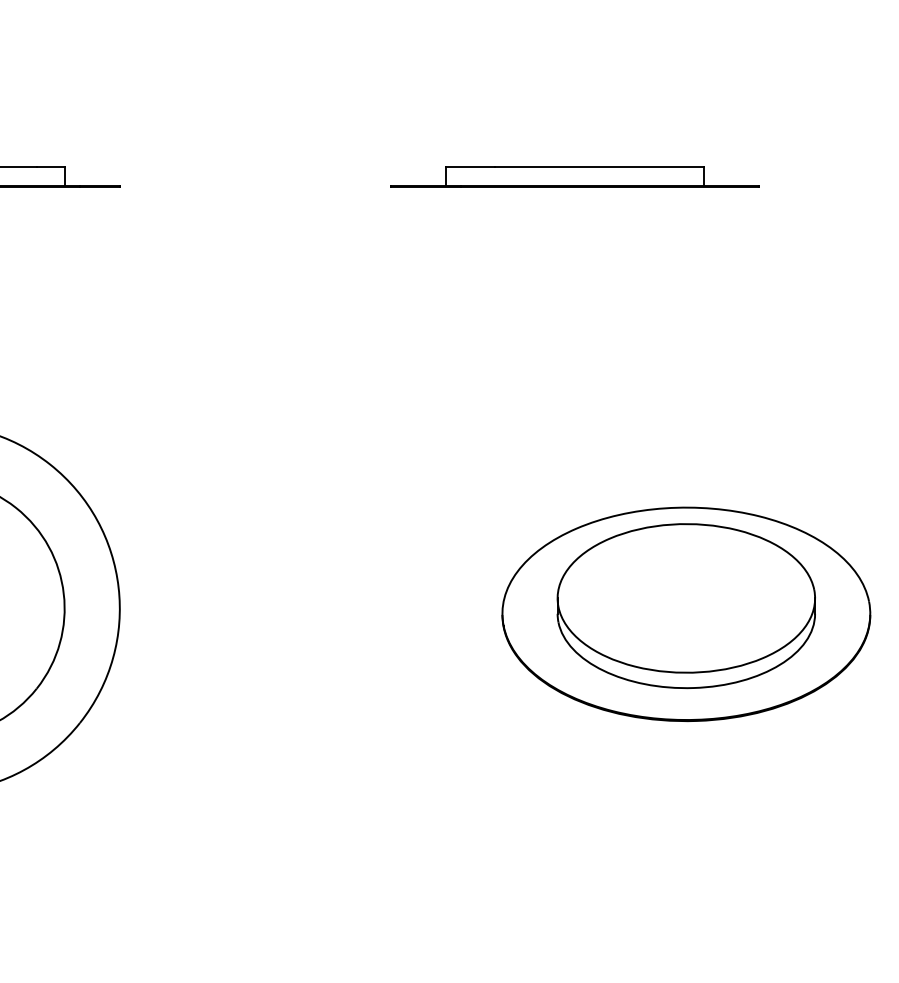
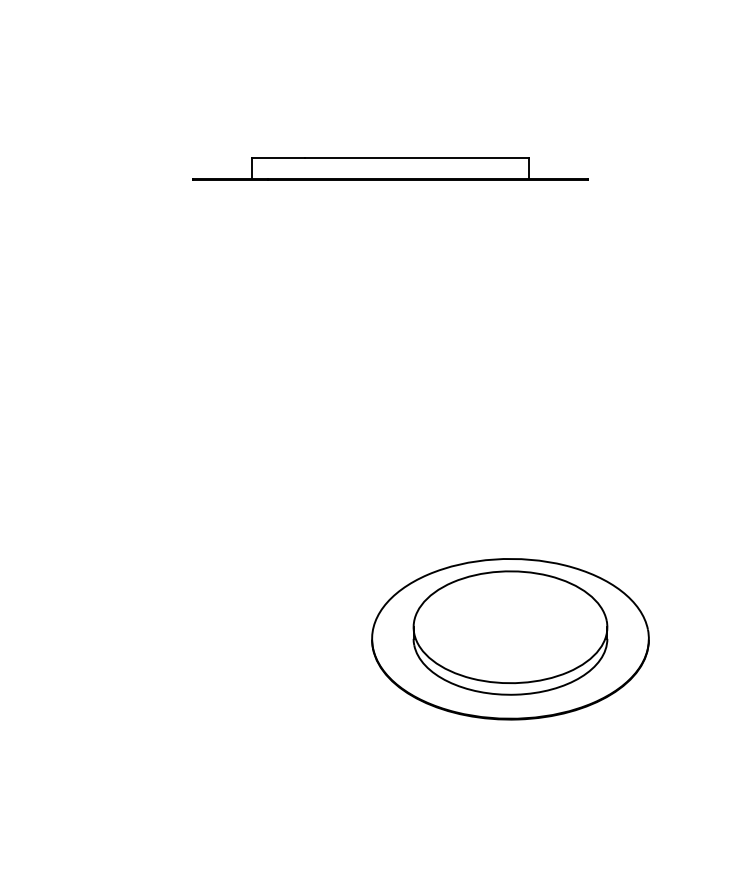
part: (686, 614) -> (510, 639), size x0.7

